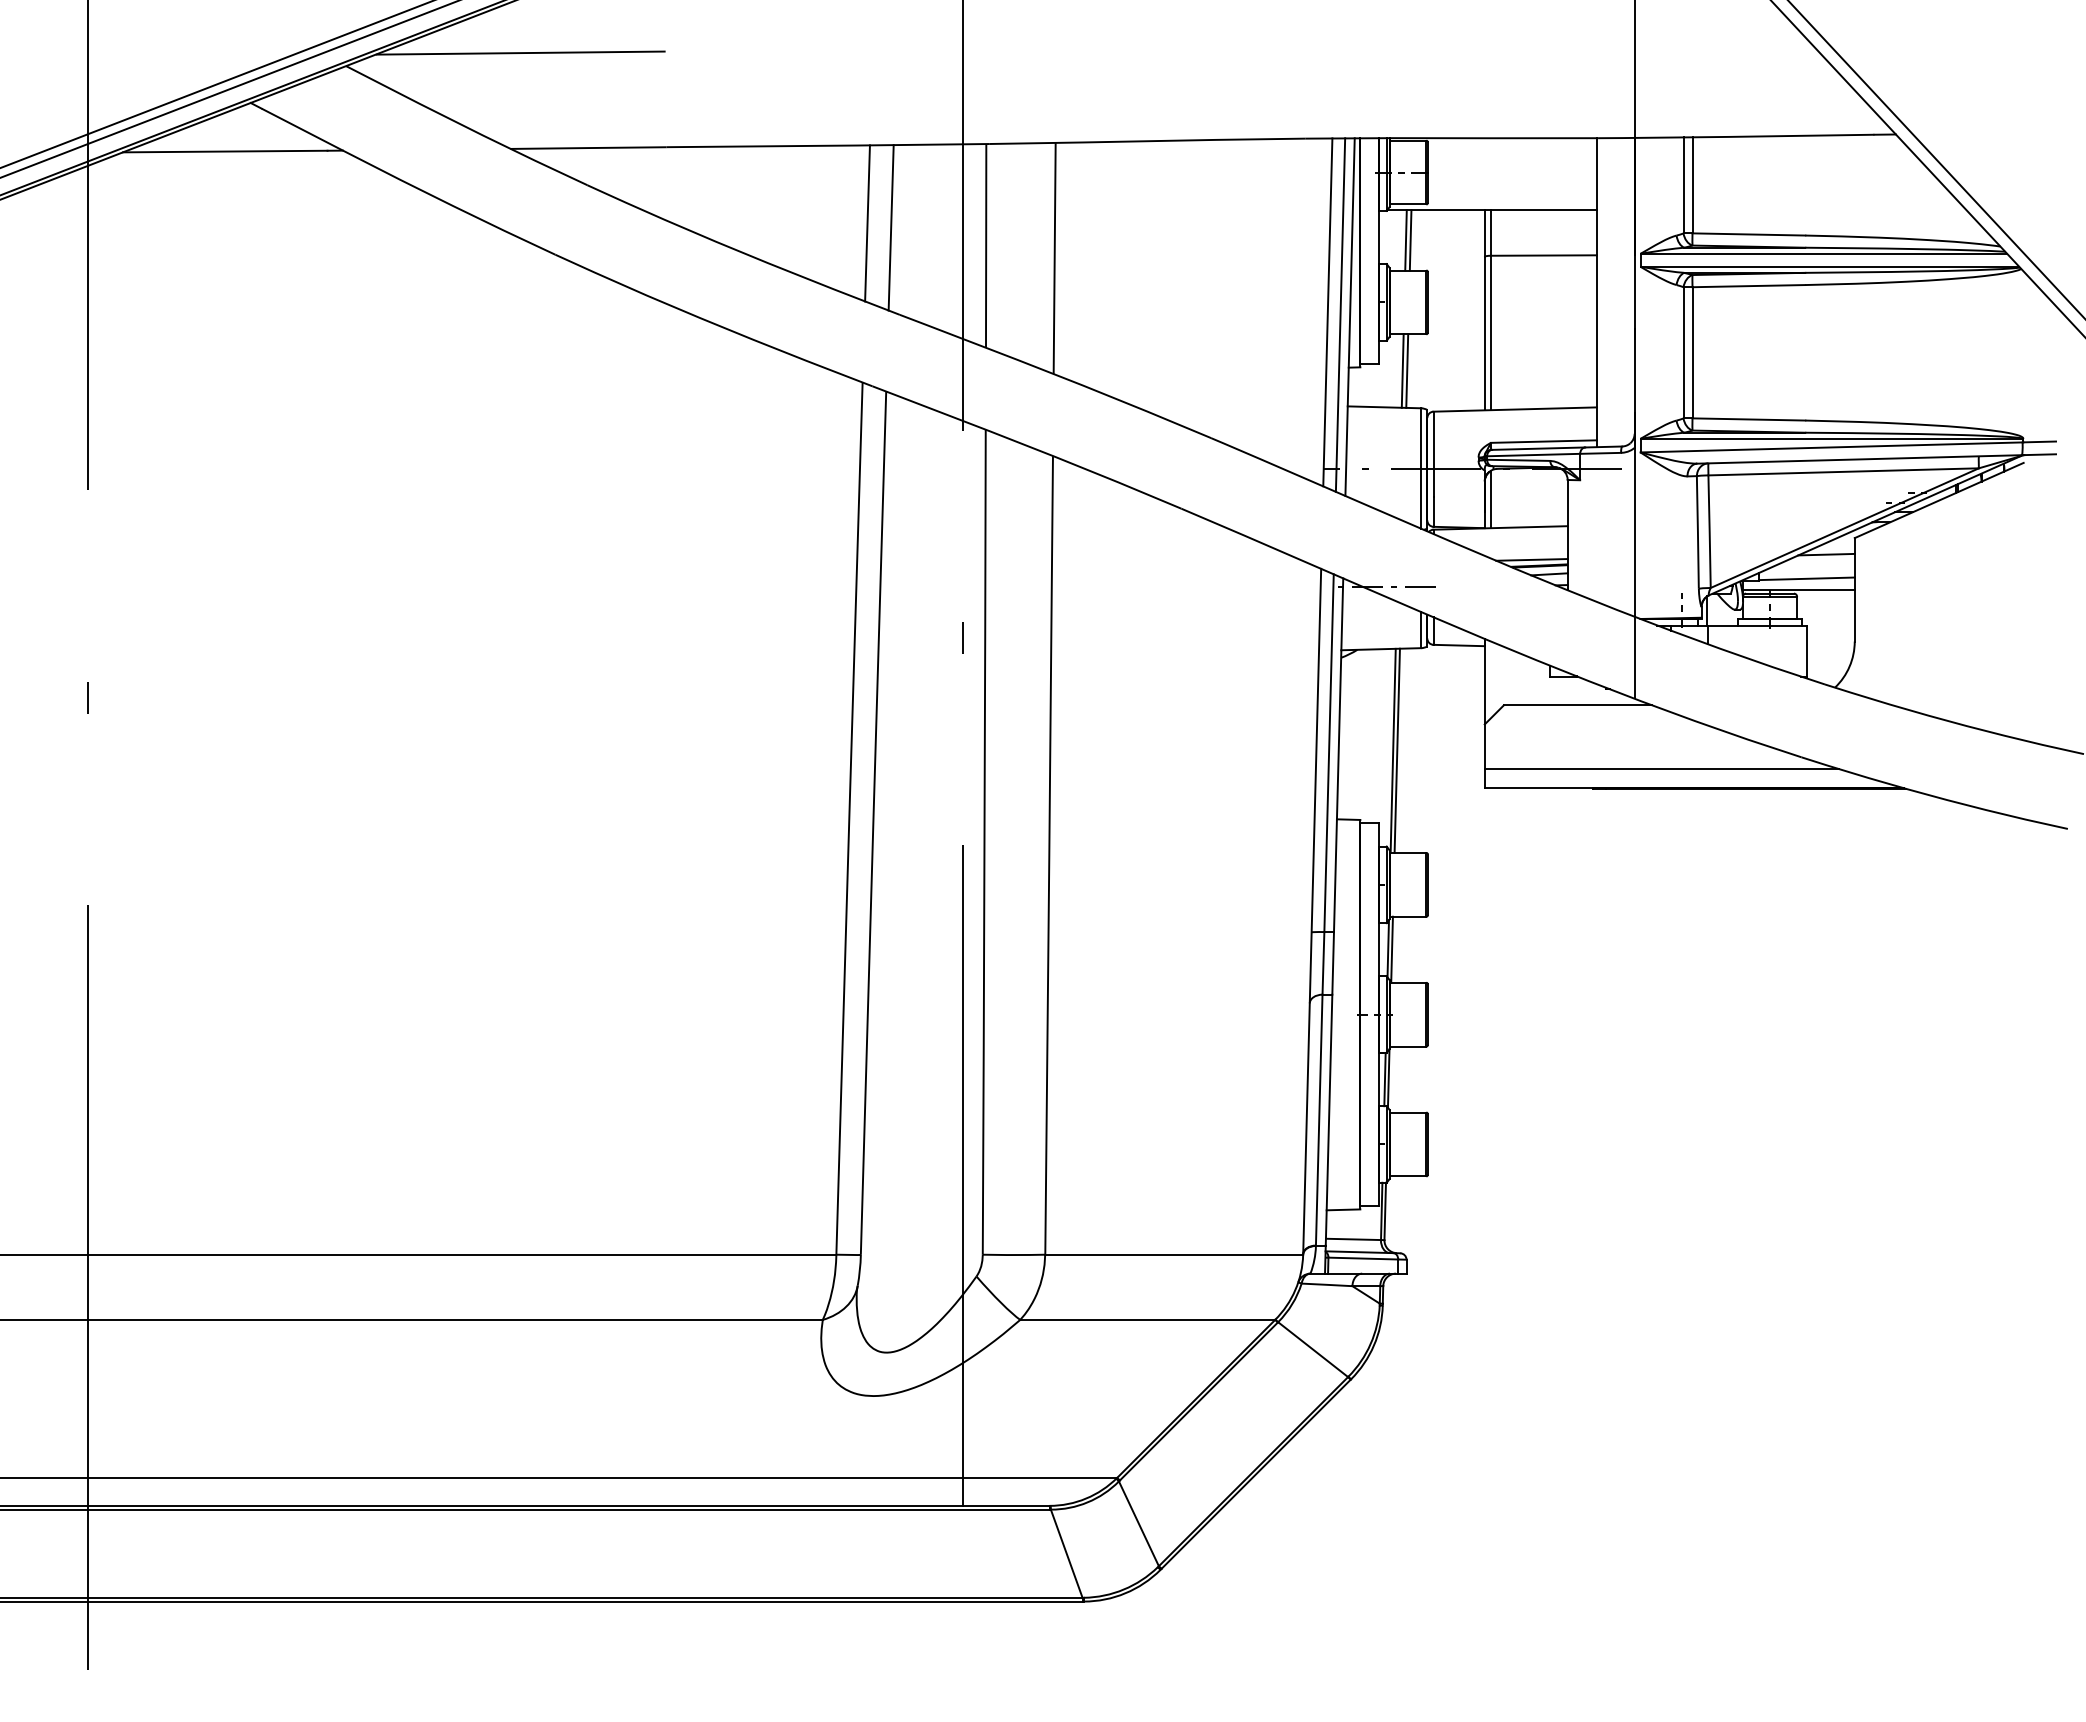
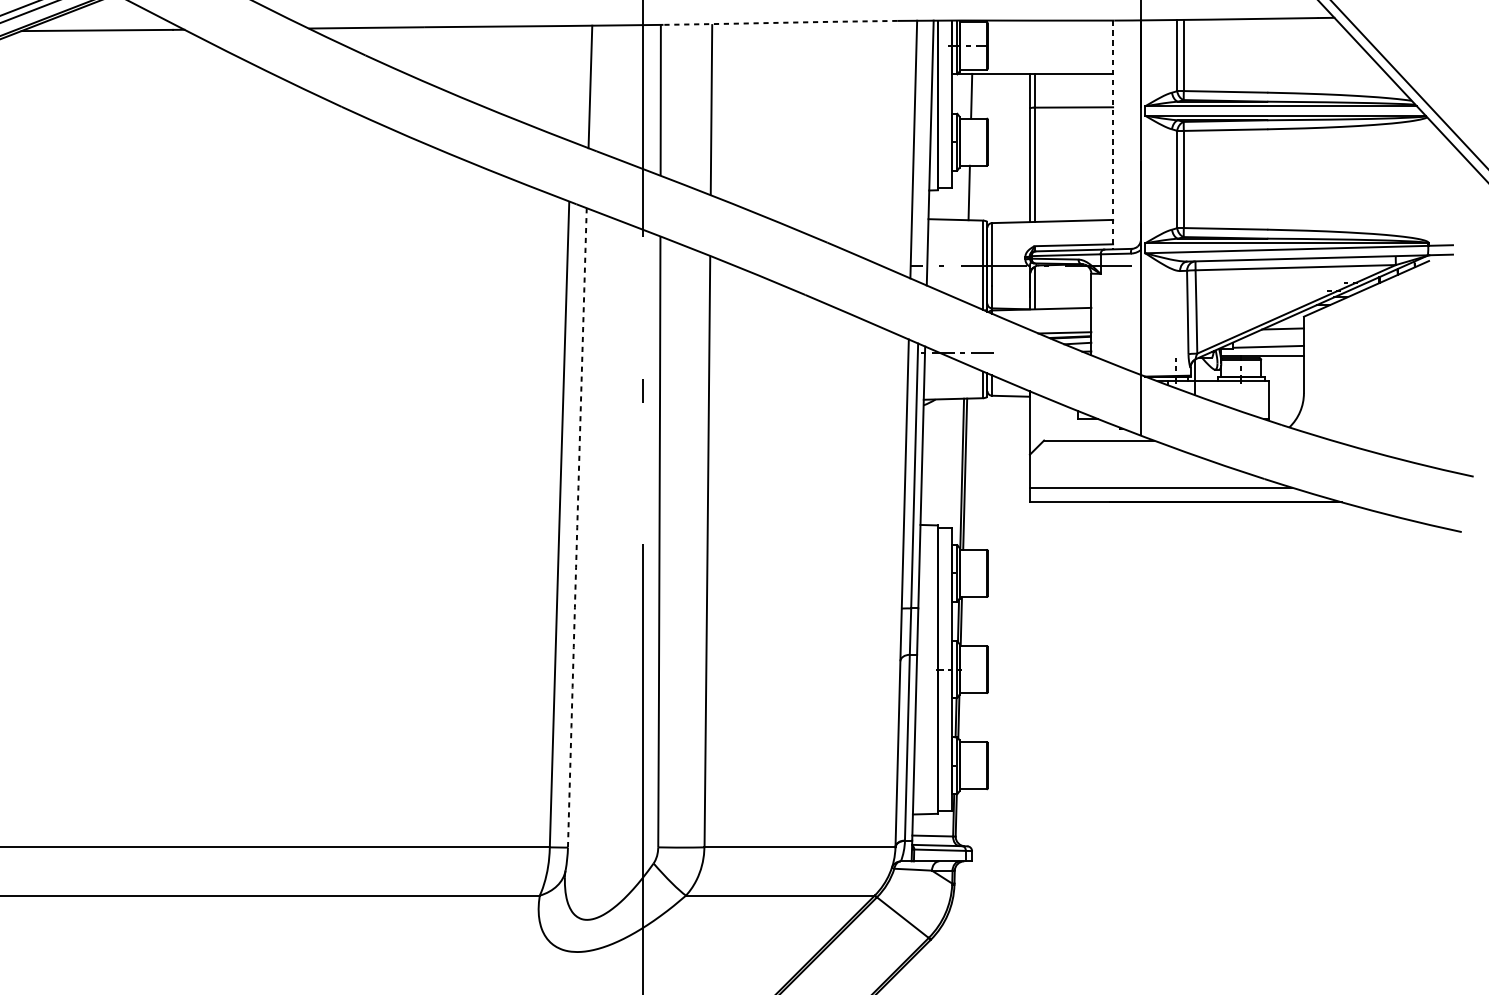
line: (1147, 141) -> (780, 23), solid -> dashed
line: (867, 223) -> (572, 83), removed
line: (1410, 240) -> (974, 96), removed
line: (1597, 293) -> (1113, 135), solid -> dashed
line: (1340, 314) -> (923, 151), removed
line: (1407, 370) -> (972, 192), removed
arc: (873, 823) -> (577, 528), solid -> dashed

